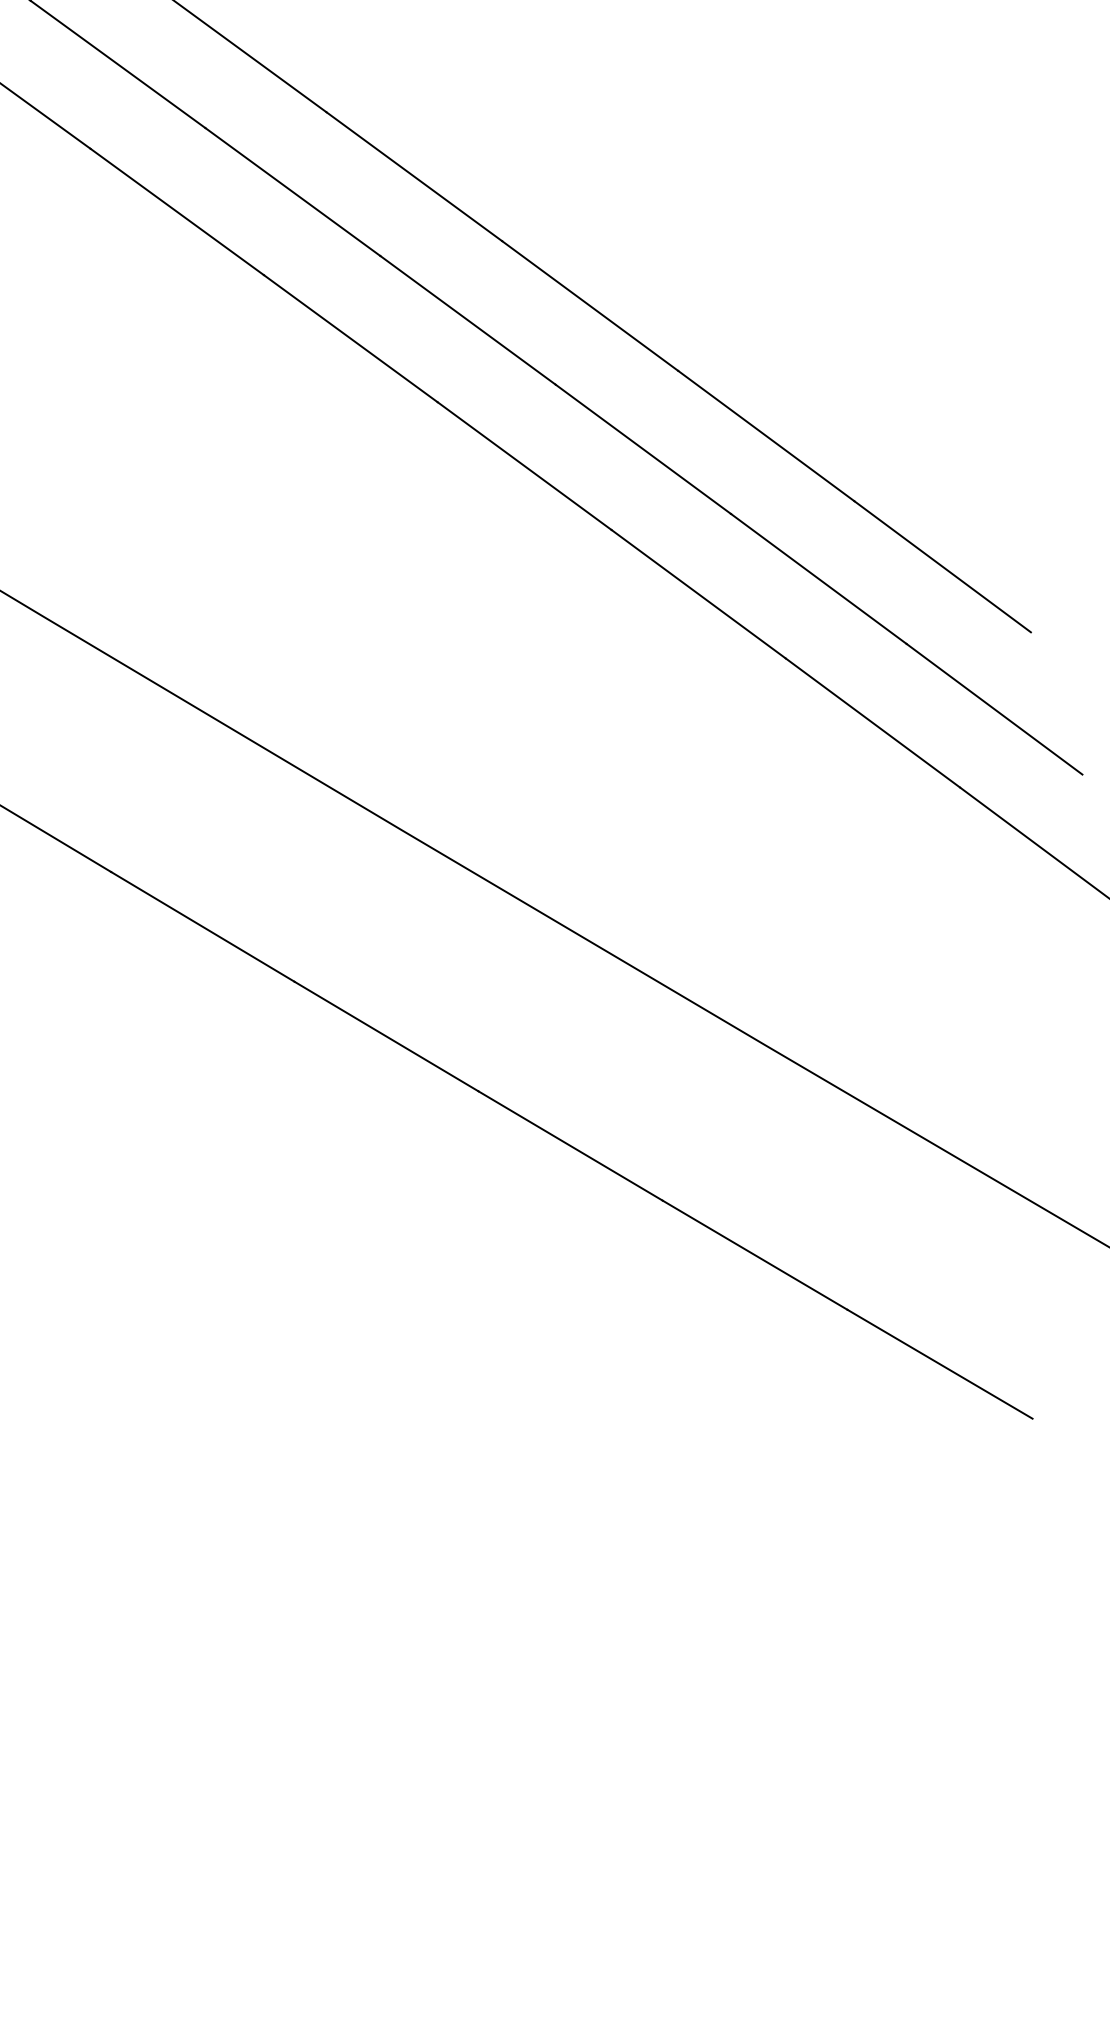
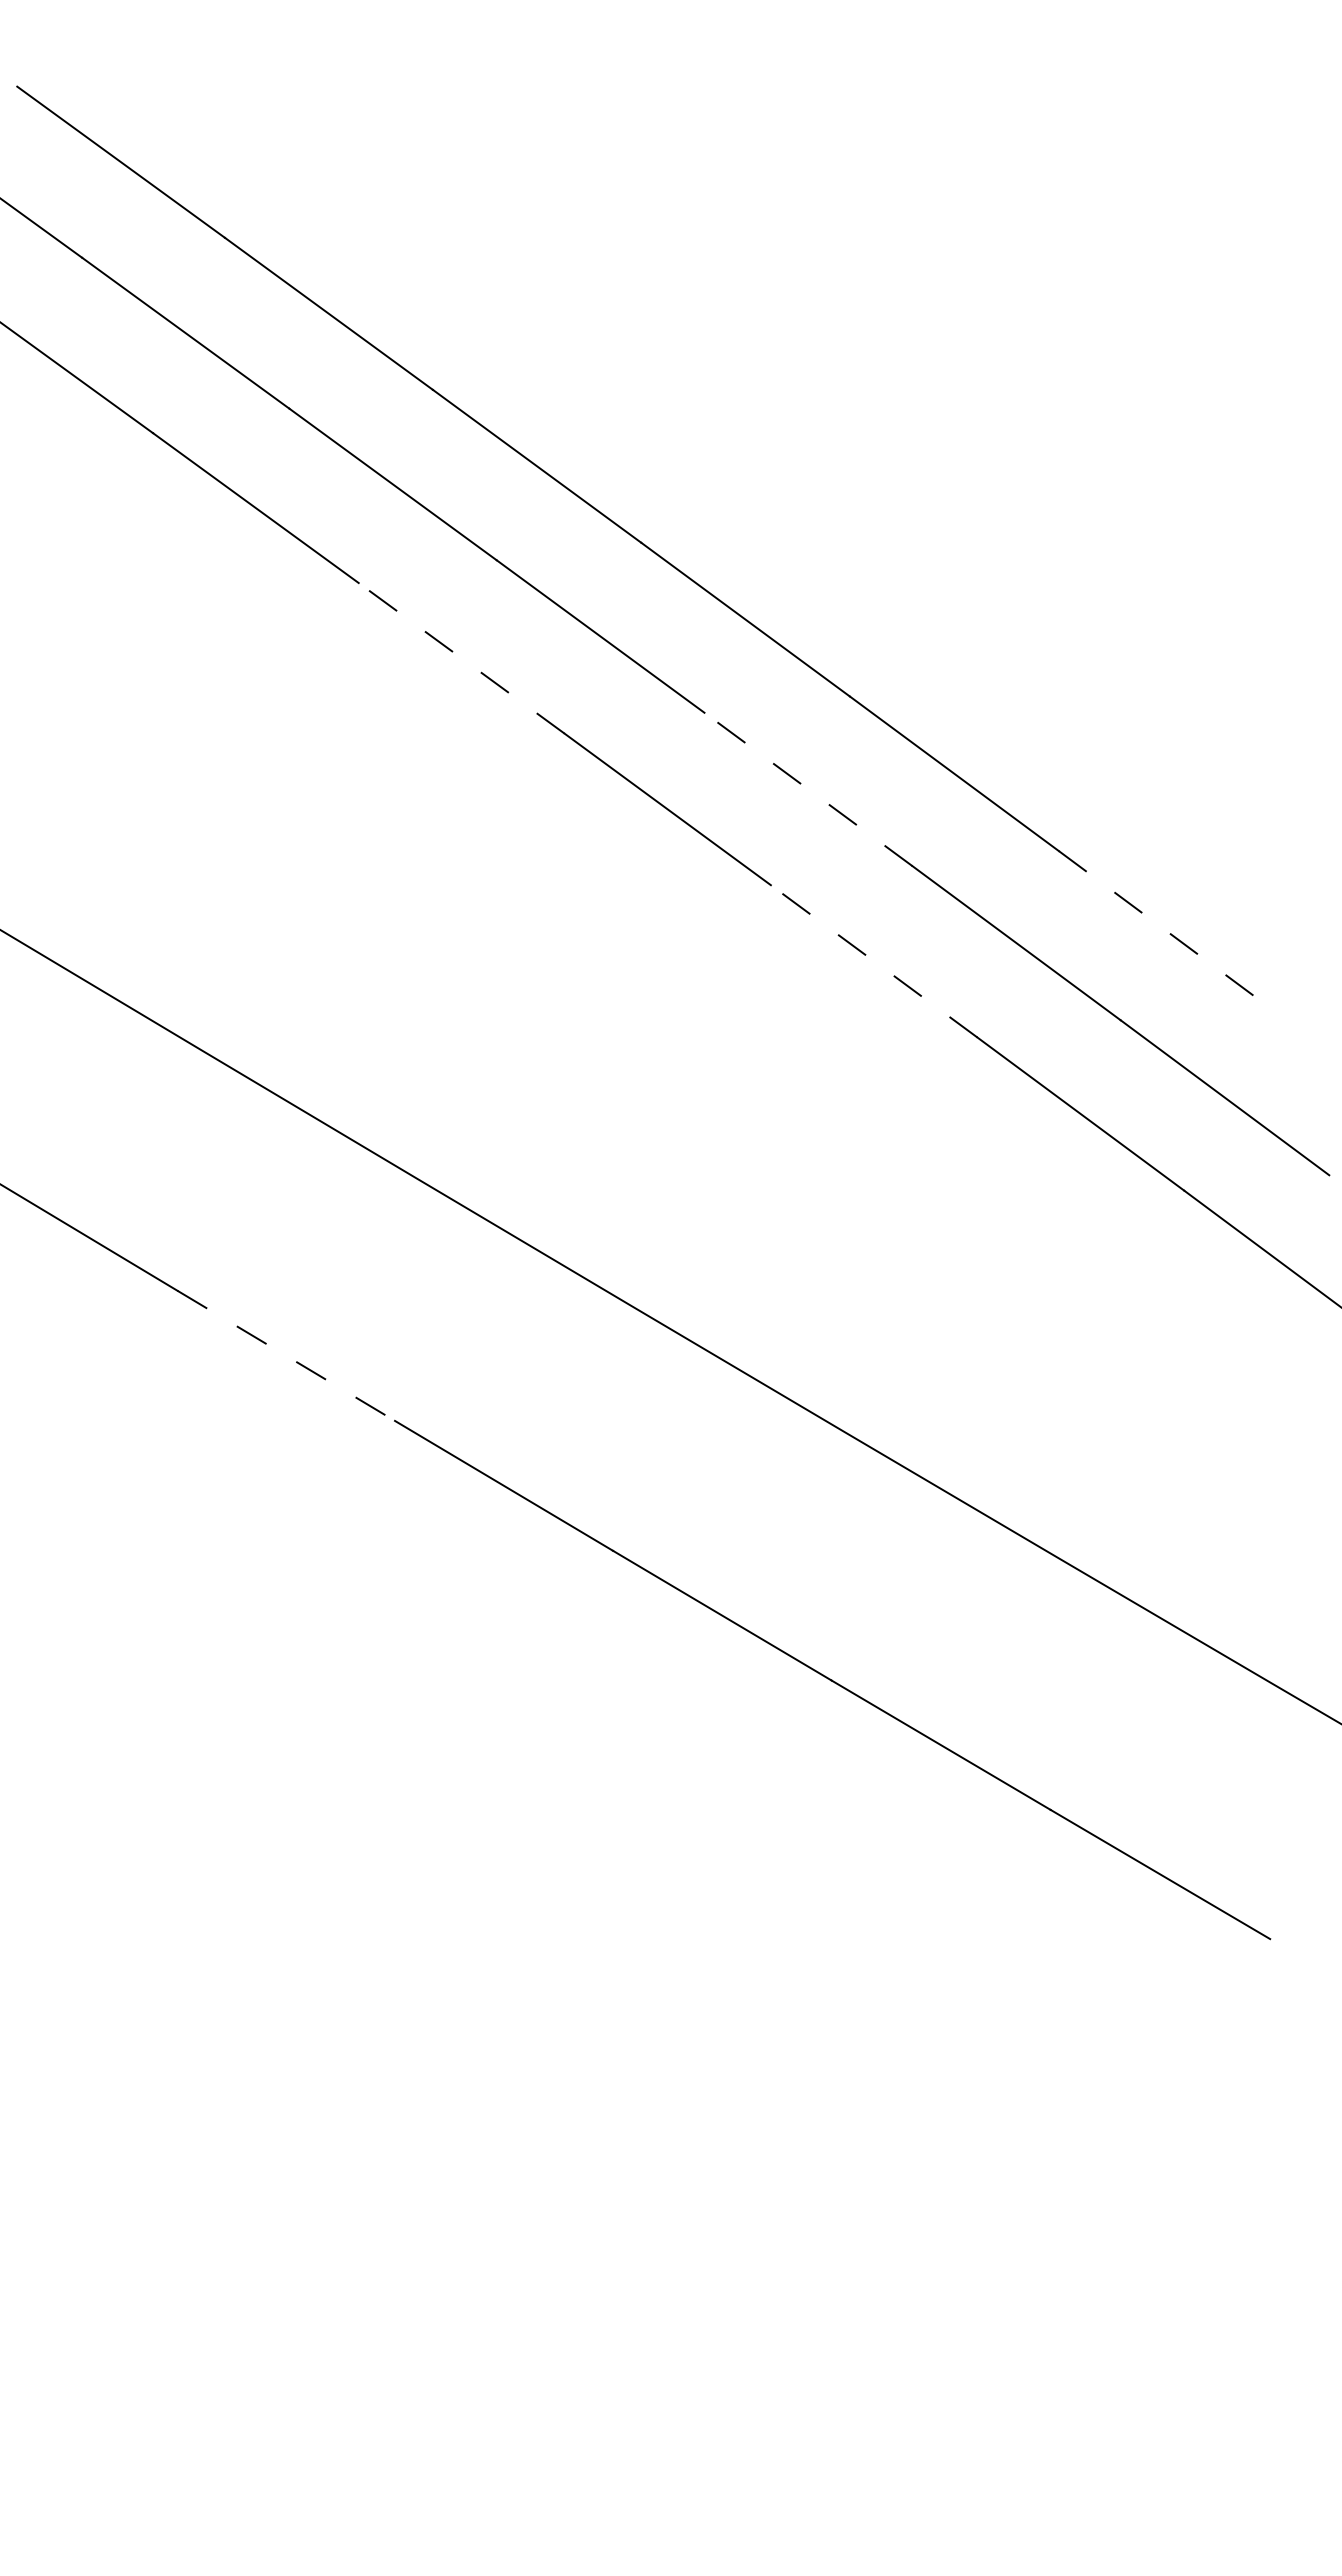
line: (350, 338) -> (461, 658), solid -> dashed
line: (643, 449) -> (808, 789), solid -> dashed
line: (942, 567) -> (1163, 929), solid -> dashed
line: (698, 594) -> (873, 961), solid -> dashed
line: (203, 926) -> (286, 1355), solid -> dashed

